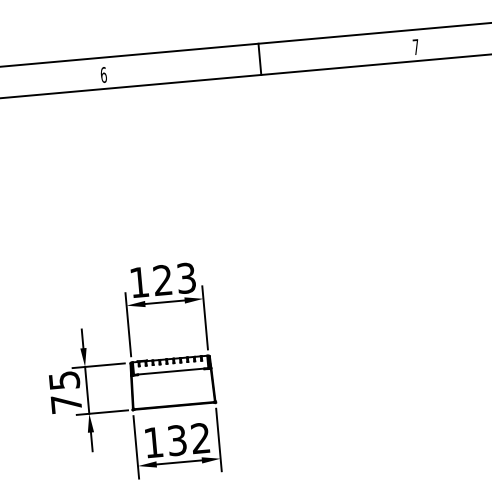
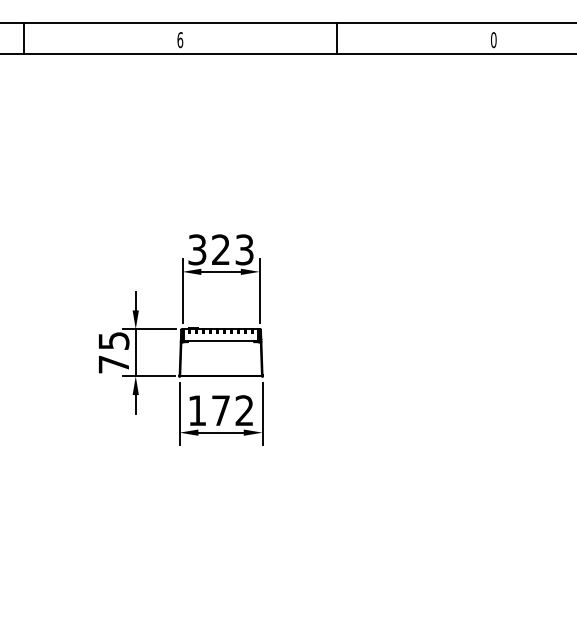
text: (415, 47) -> (493, 40), 7 -> 0
text: (139, 282) -> (197, 249), 123 -> 323
text: (176, 440) -> (220, 410), 132 -> 172

